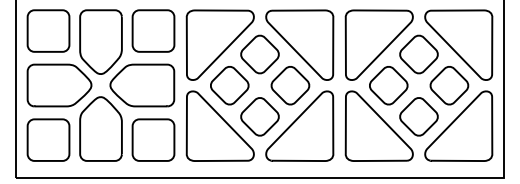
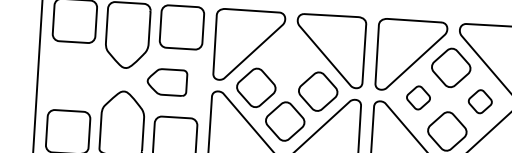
part: (259, 54) -> (288, 57), removed
part: (59, 85) -> (82, 77), removed
part: (142, 85) -> (167, 82), size x0.6
part: (388, 85) -> (418, 97), size x0.6
part: (449, 85) -> (480, 101), size x0.6

